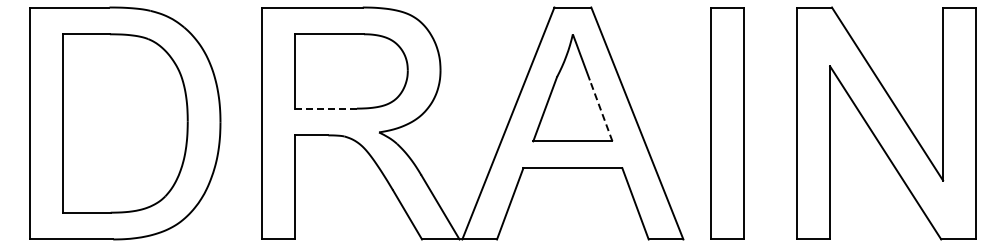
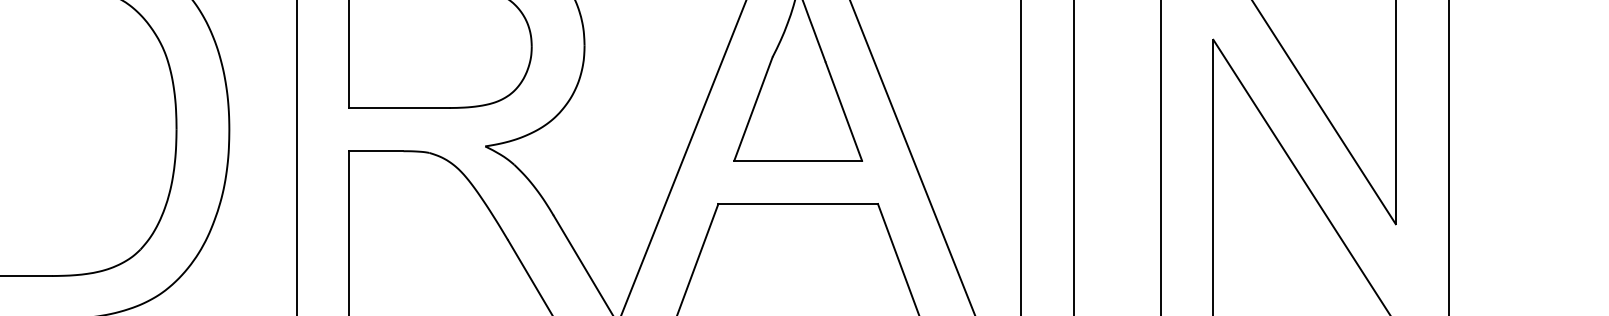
line: (326, 108) -> (400, 107), dashed -> solid
line: (601, 110) -> (844, 111), dashed -> solid

